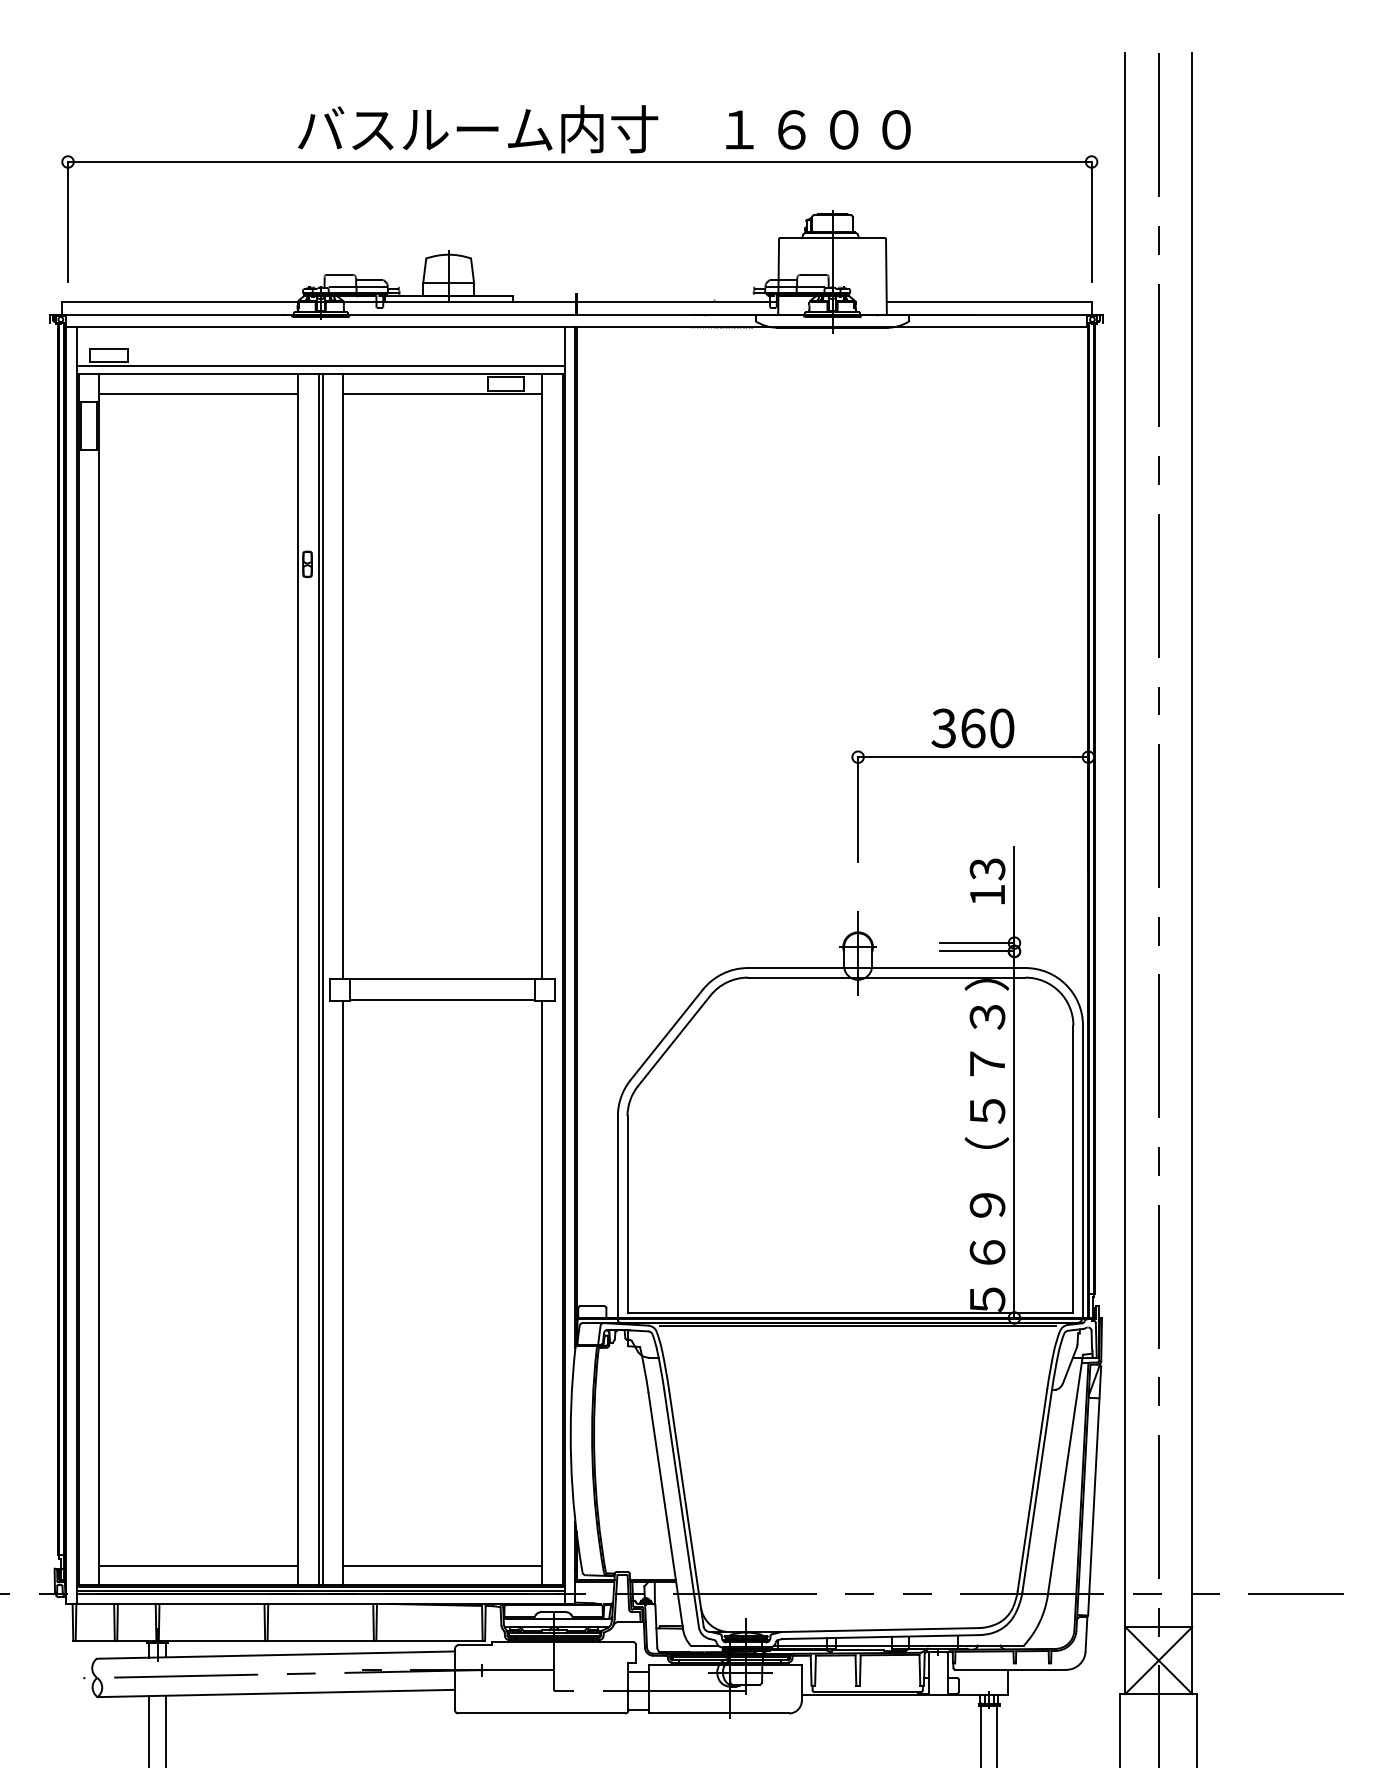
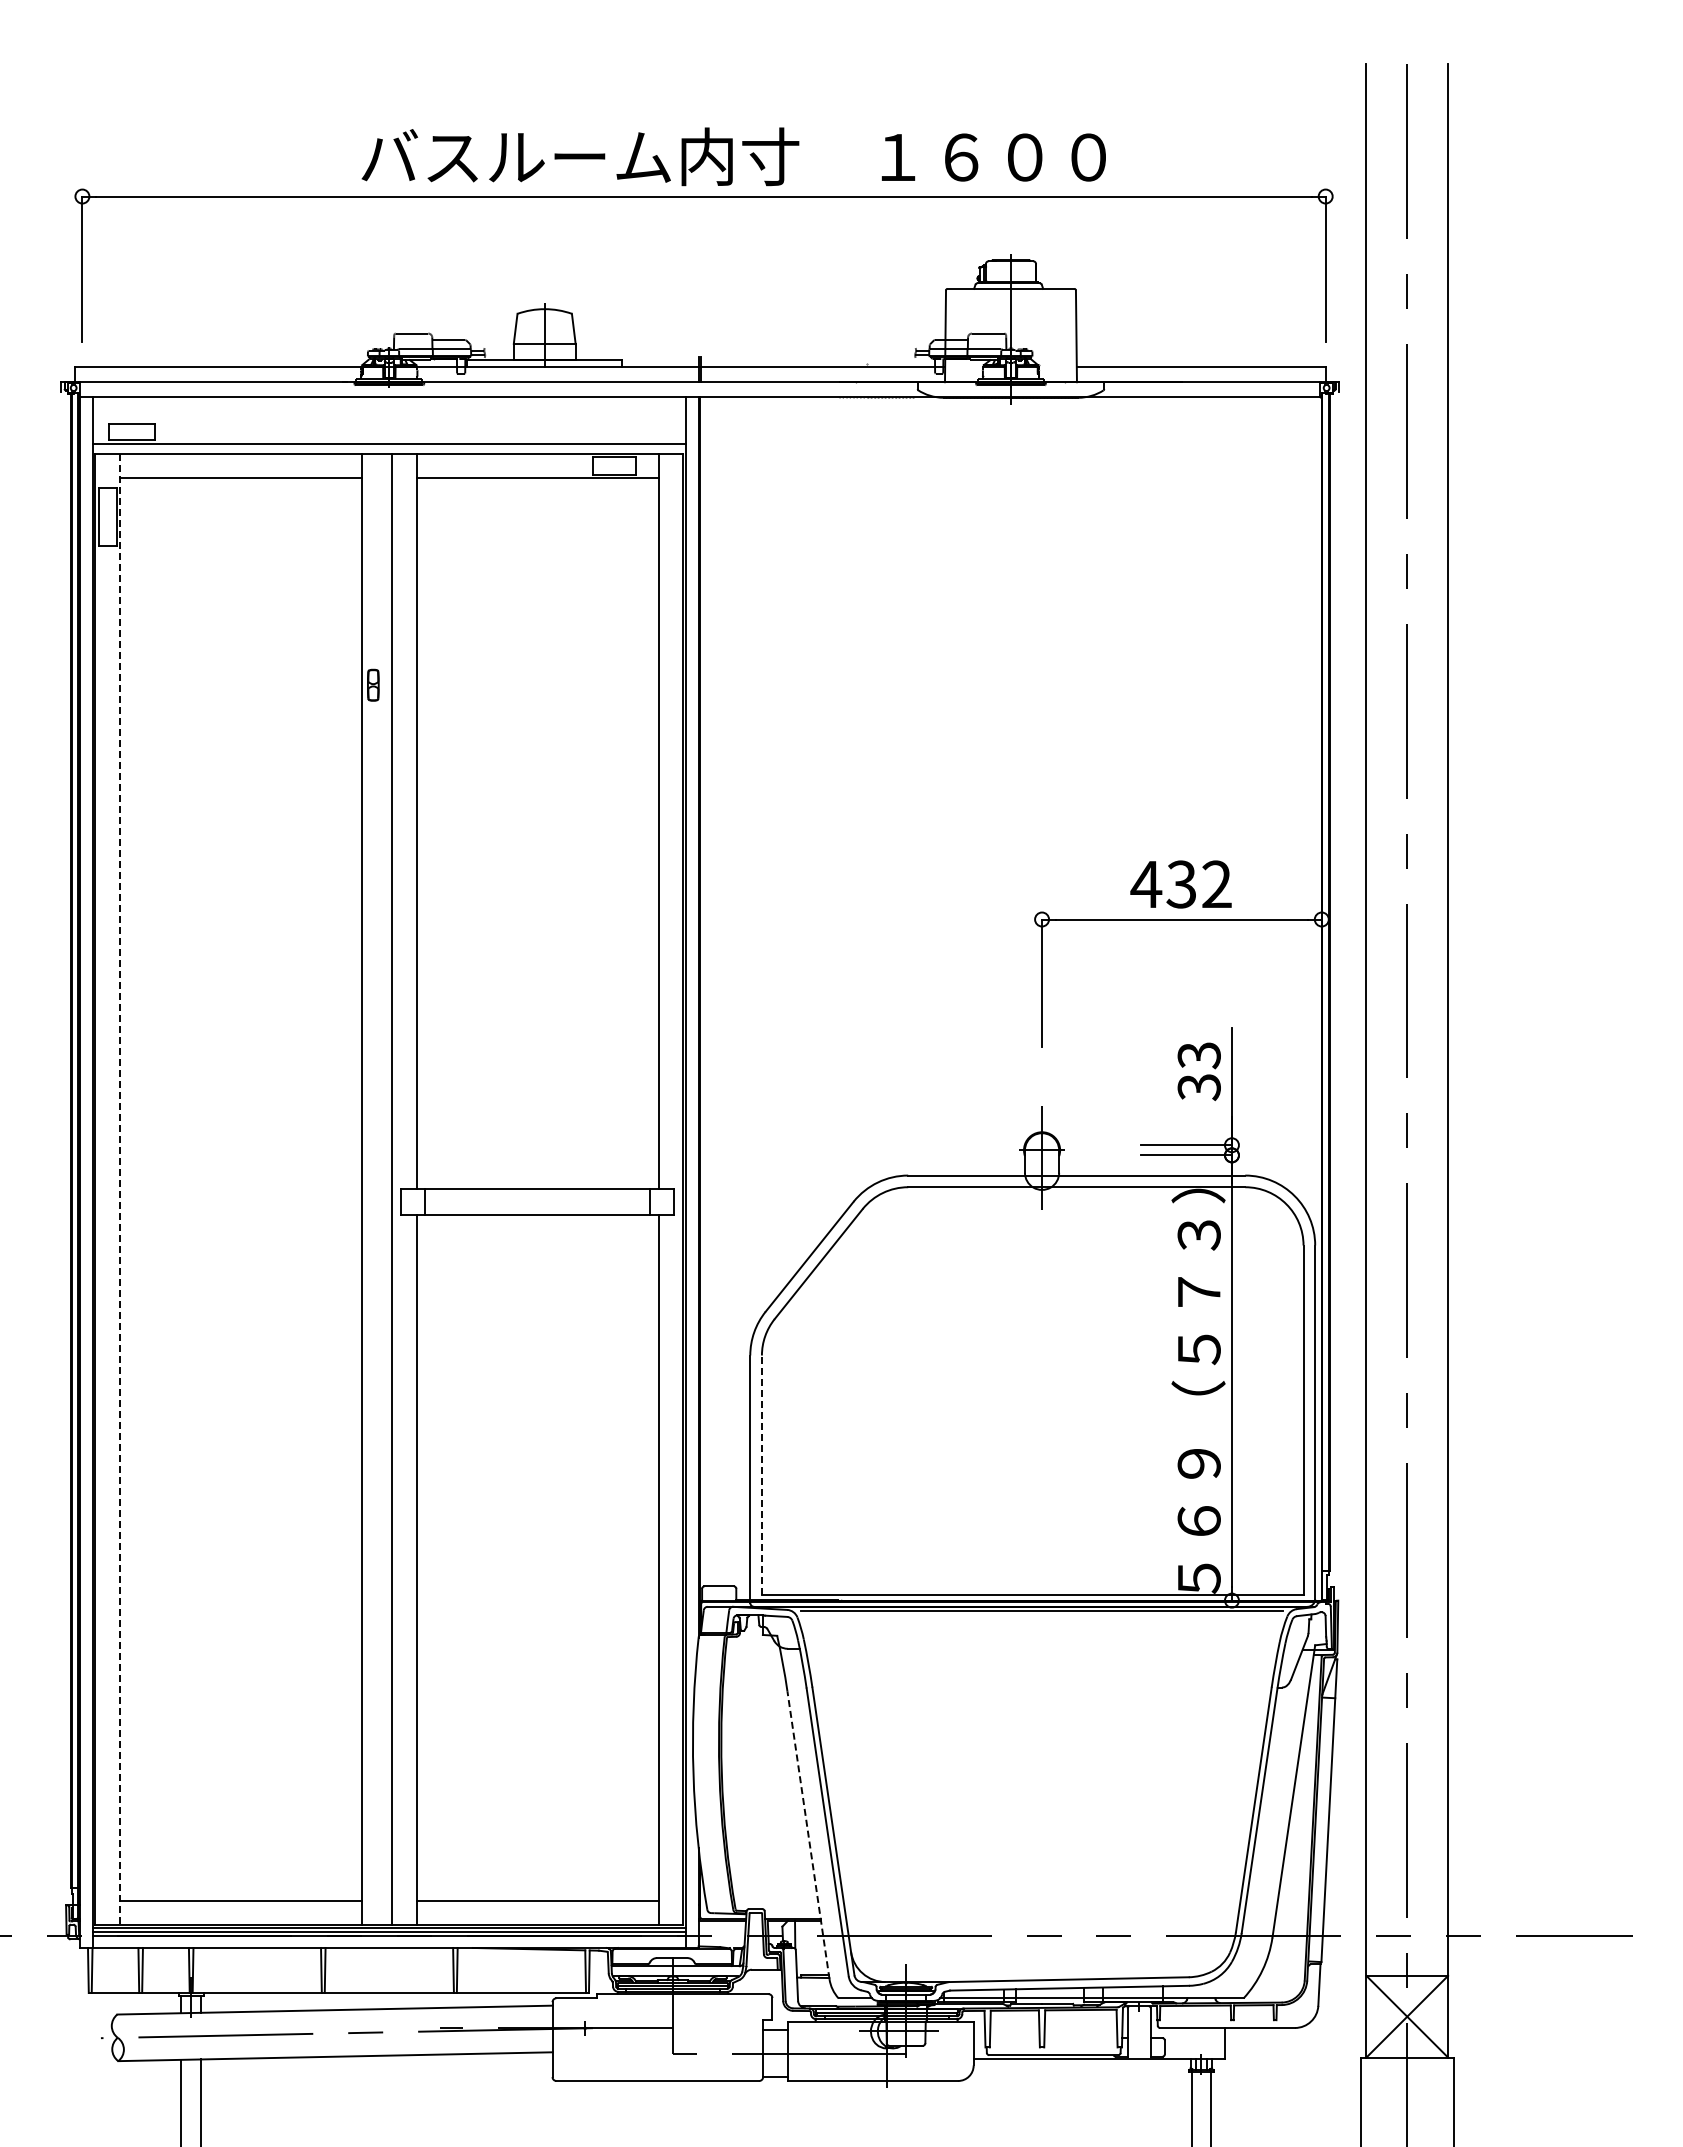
text: (972, 728) -> (1180, 884), 360 -> 432
text: (986, 895) -> (1198, 1087), 13 -> 33
line: (319, 979) -> (387, 1189), removed
line: (99, 980) -> (120, 1190), solid -> dashed
line: (627, 1214) -> (761, 1475), solid -> dashed
line: (665, 1510) -> (808, 1834), solid -> dashed

